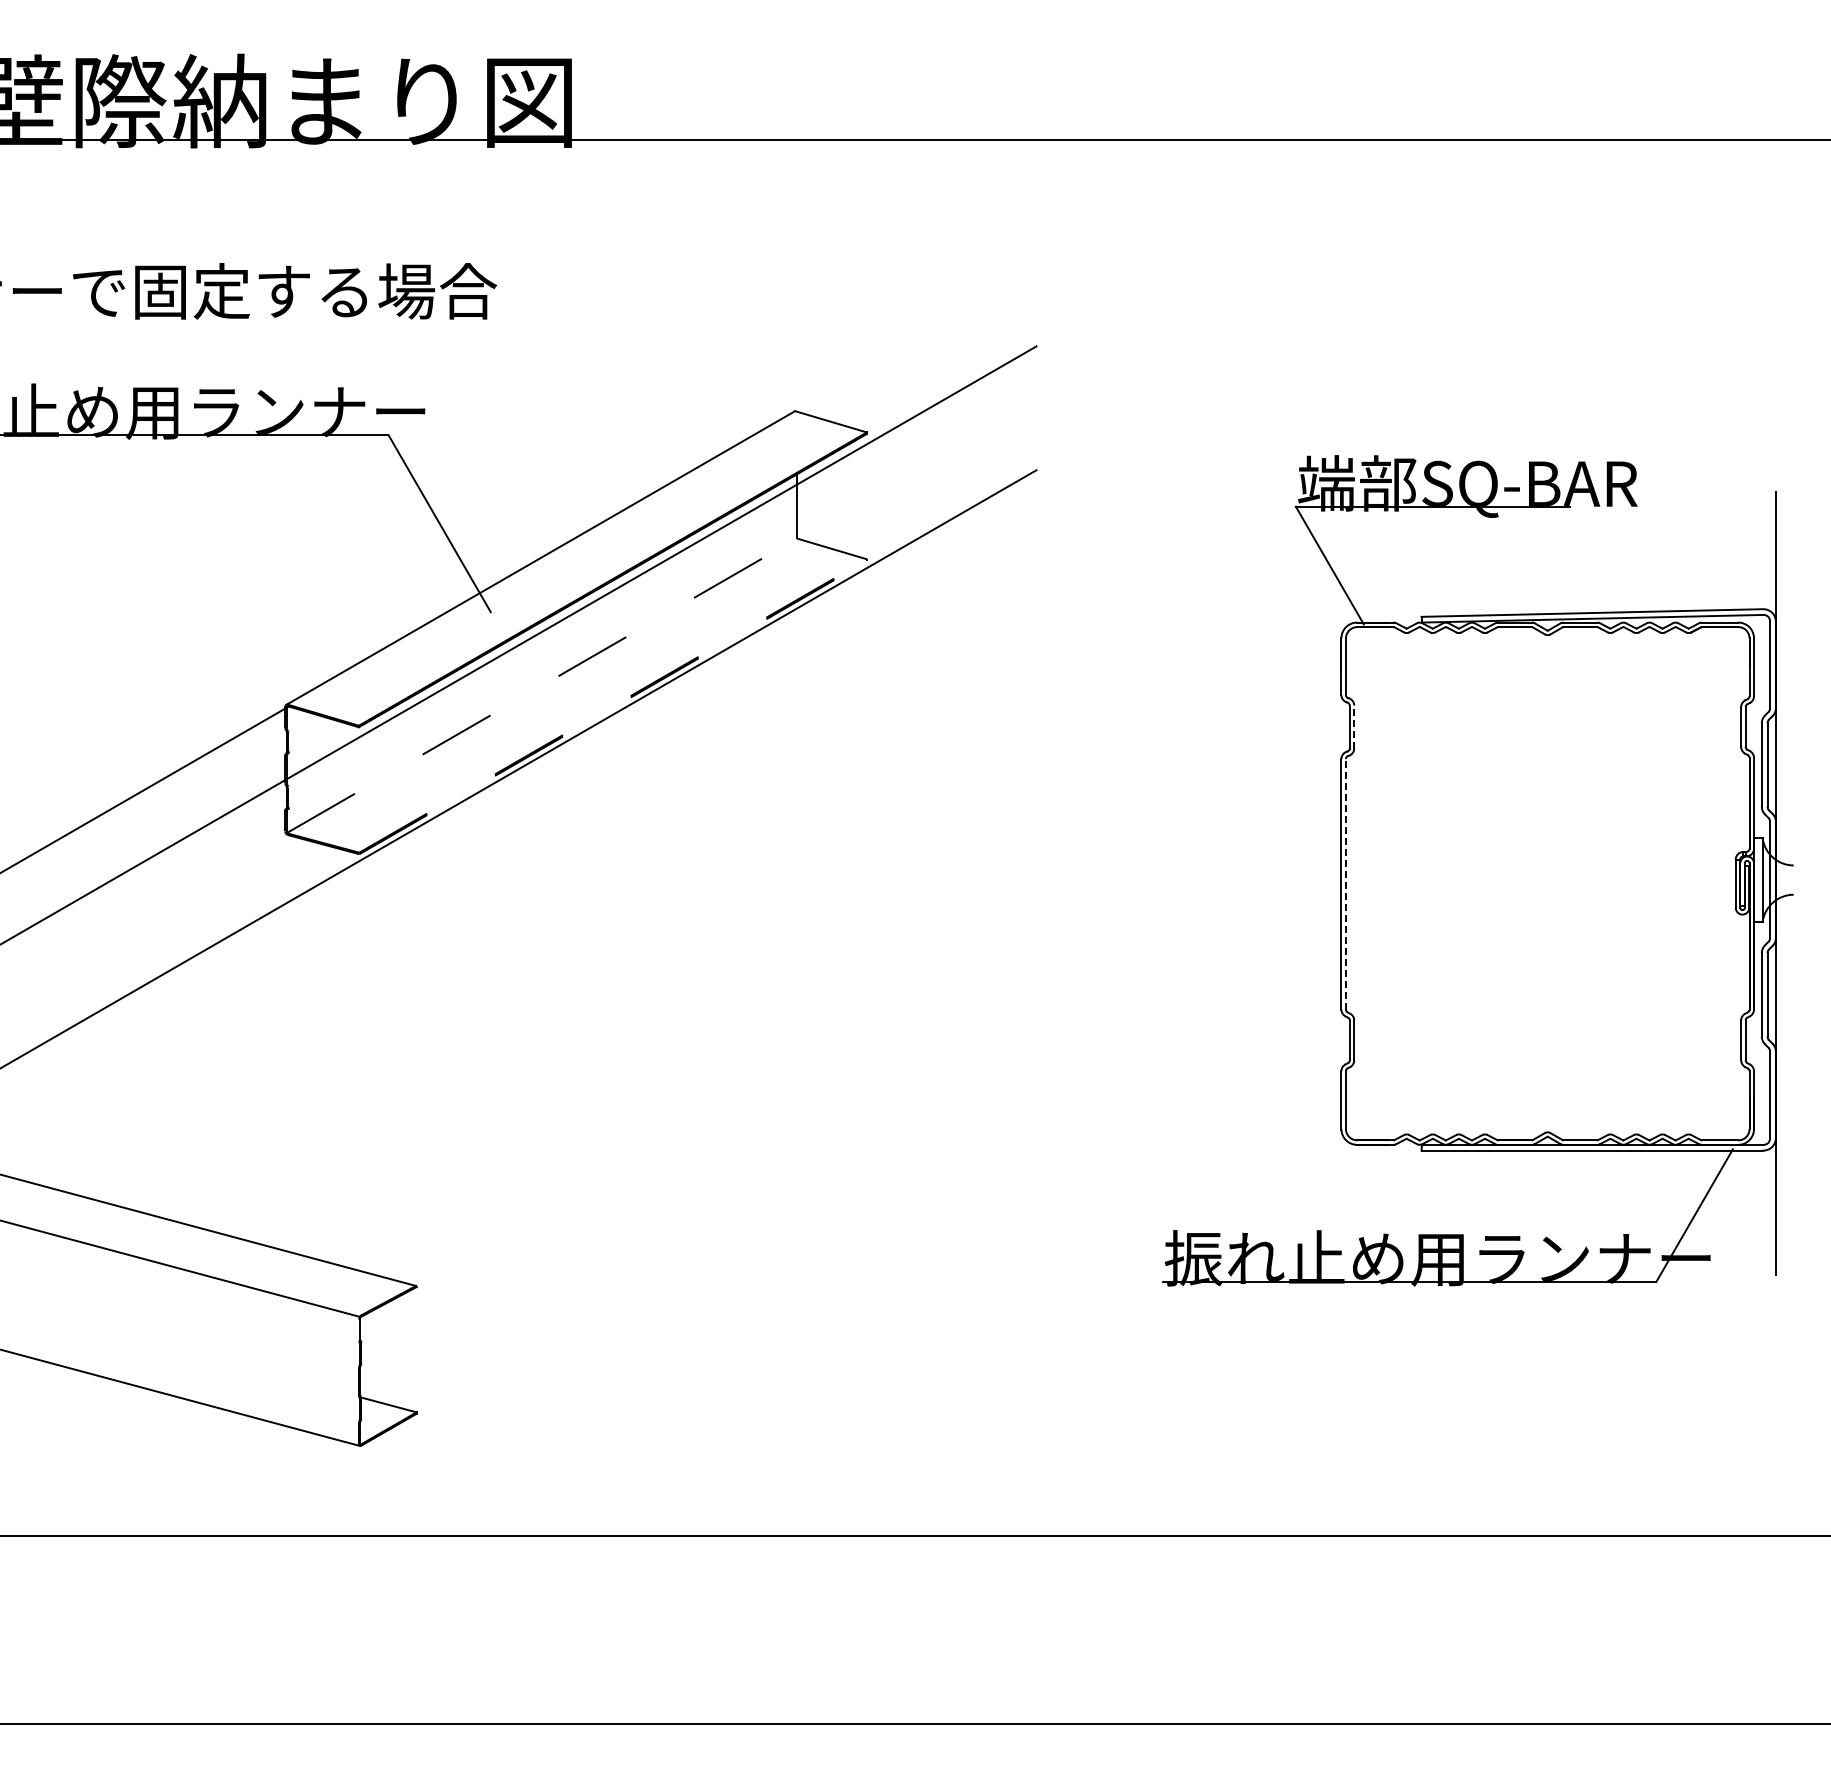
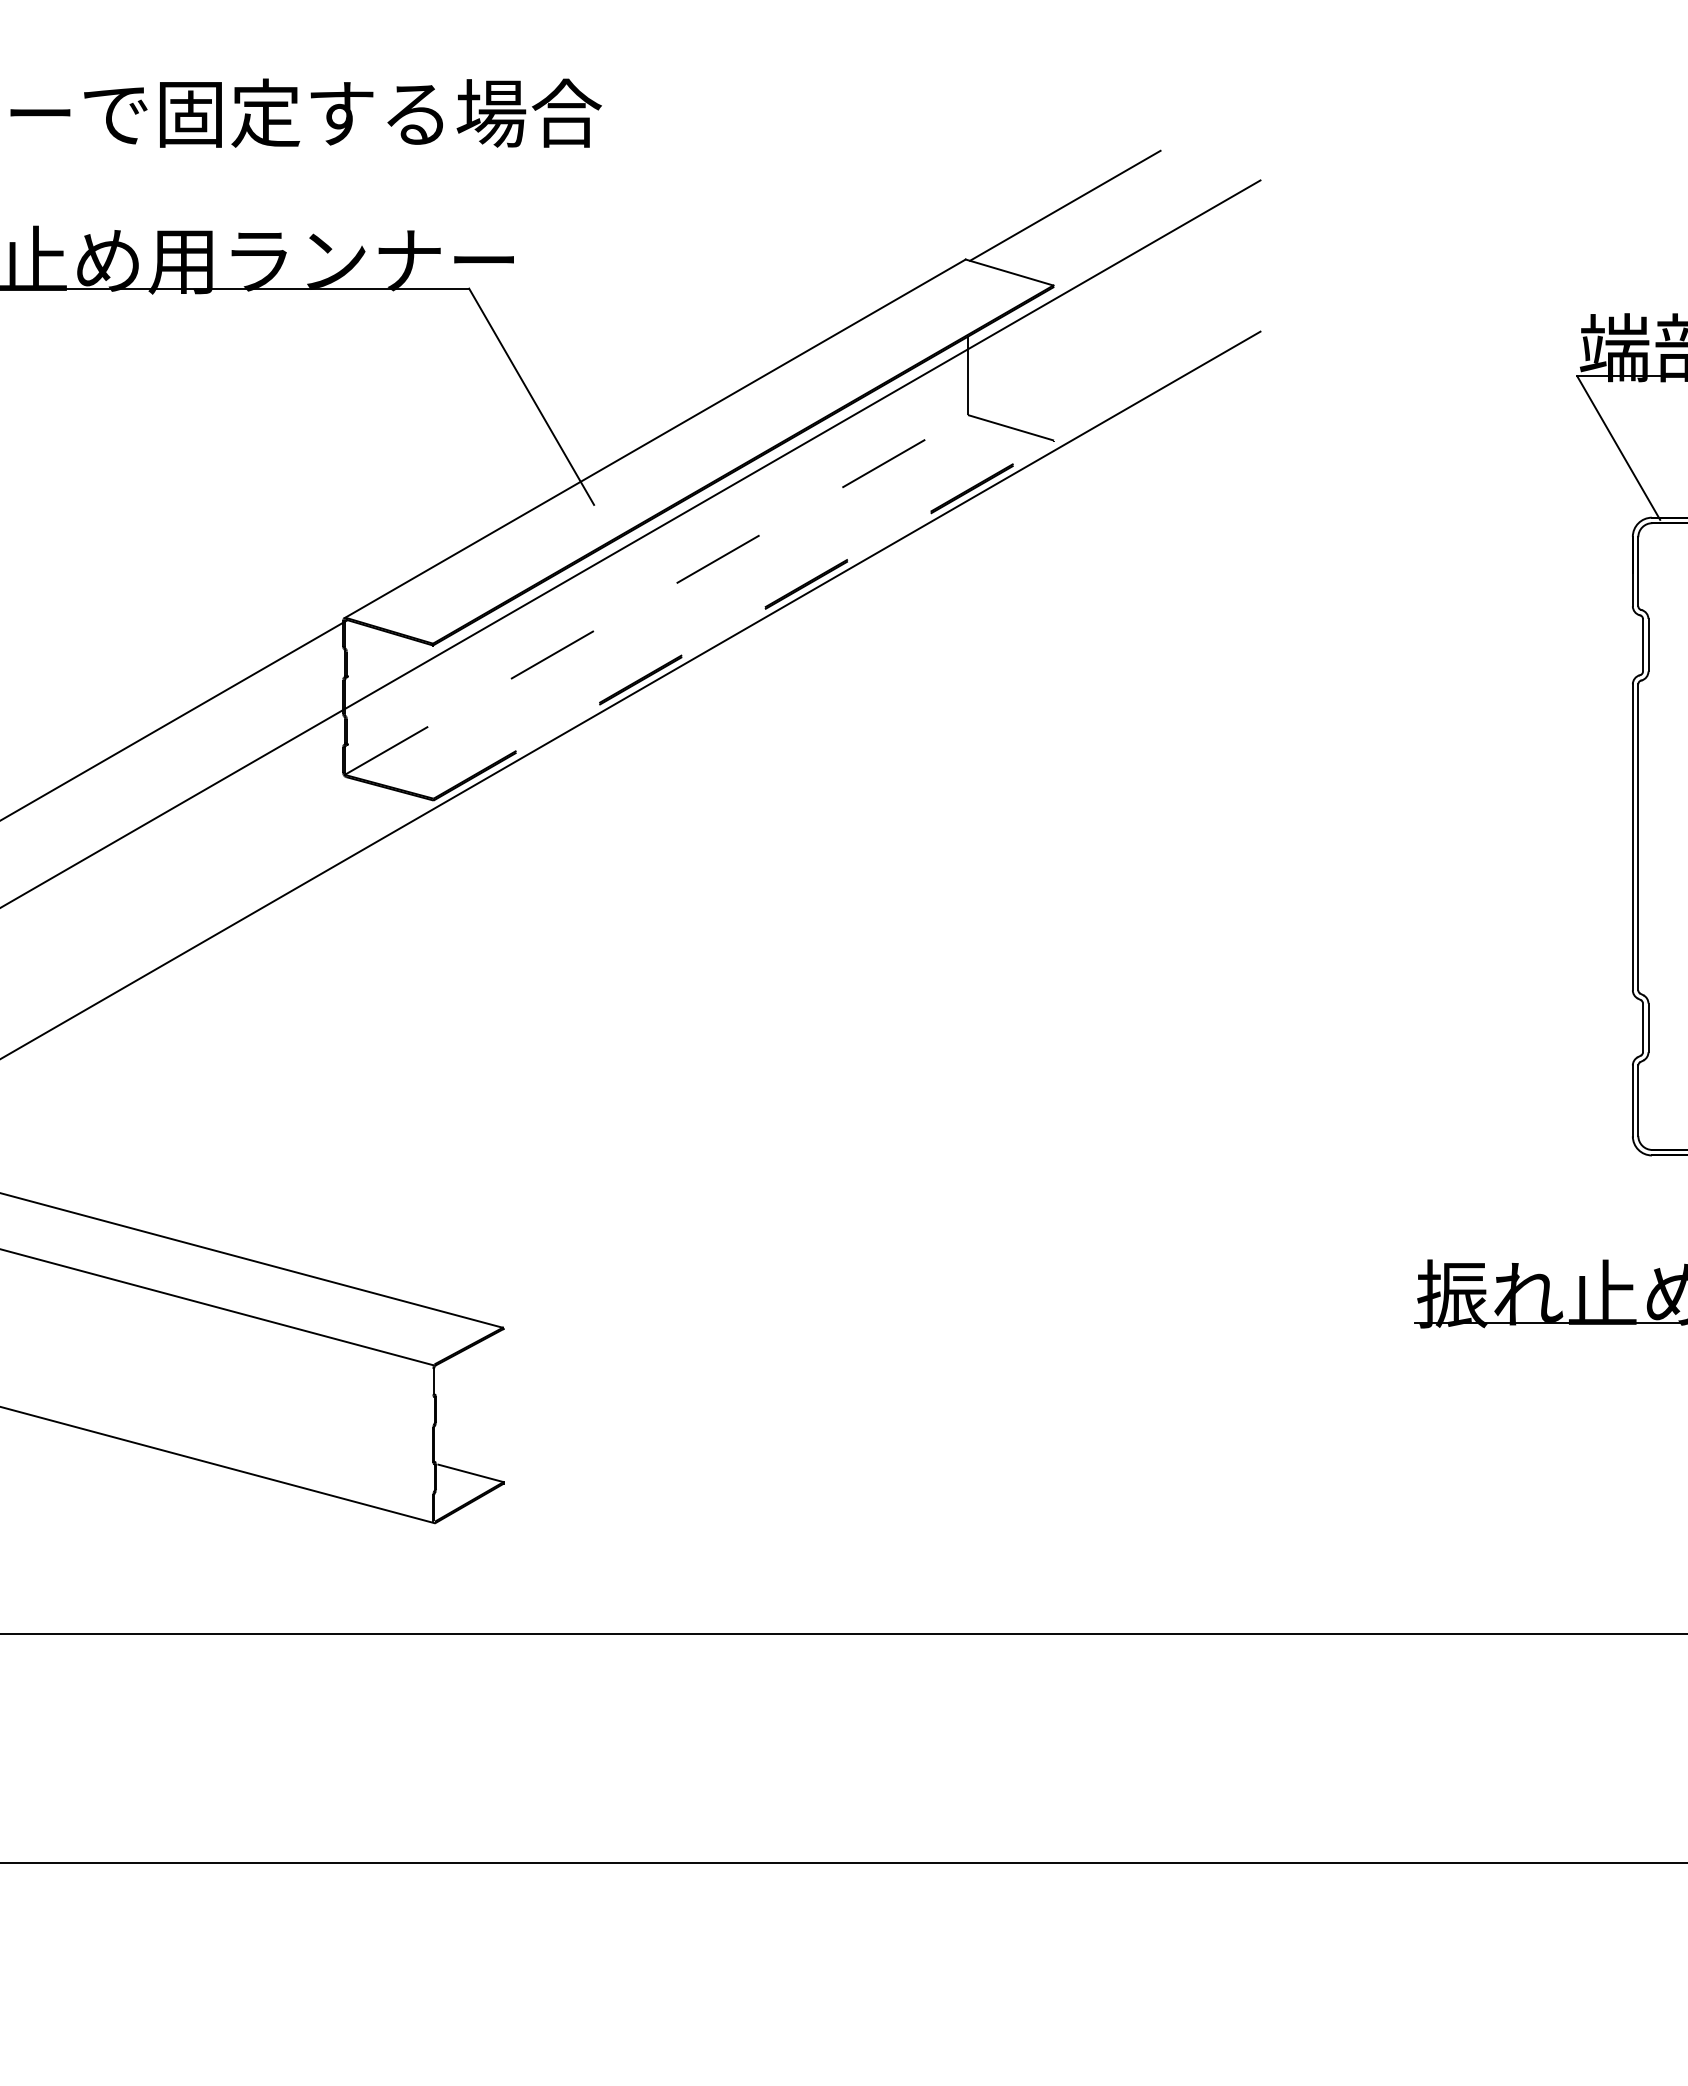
line: (876, 367) -> (1065, 206), added
line: (1354, 726) -> (1648, 644), dashed -> solid
line: (1345, 883) -> (1637, 836), dashed -> solid

